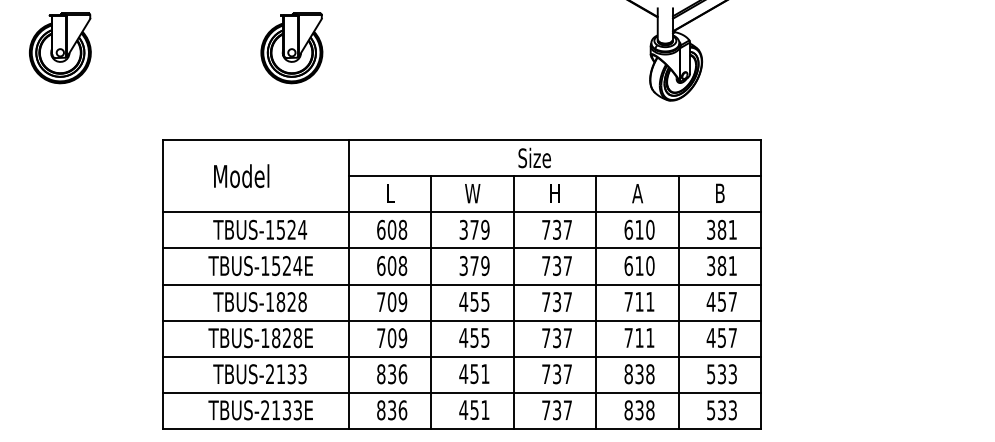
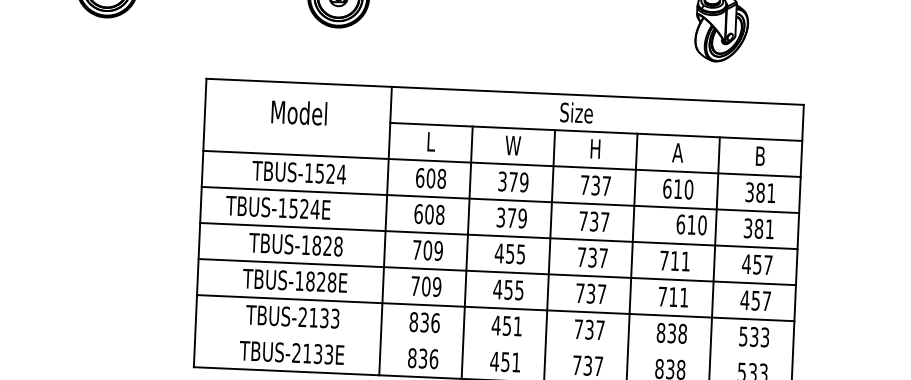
text: (241, 176) -> (299, 113), moved
text: (260, 265) -> (278, 207), moved
text: (639, 265) -> (691, 224), moved
line: (462, 392) -> (494, 343), removed

